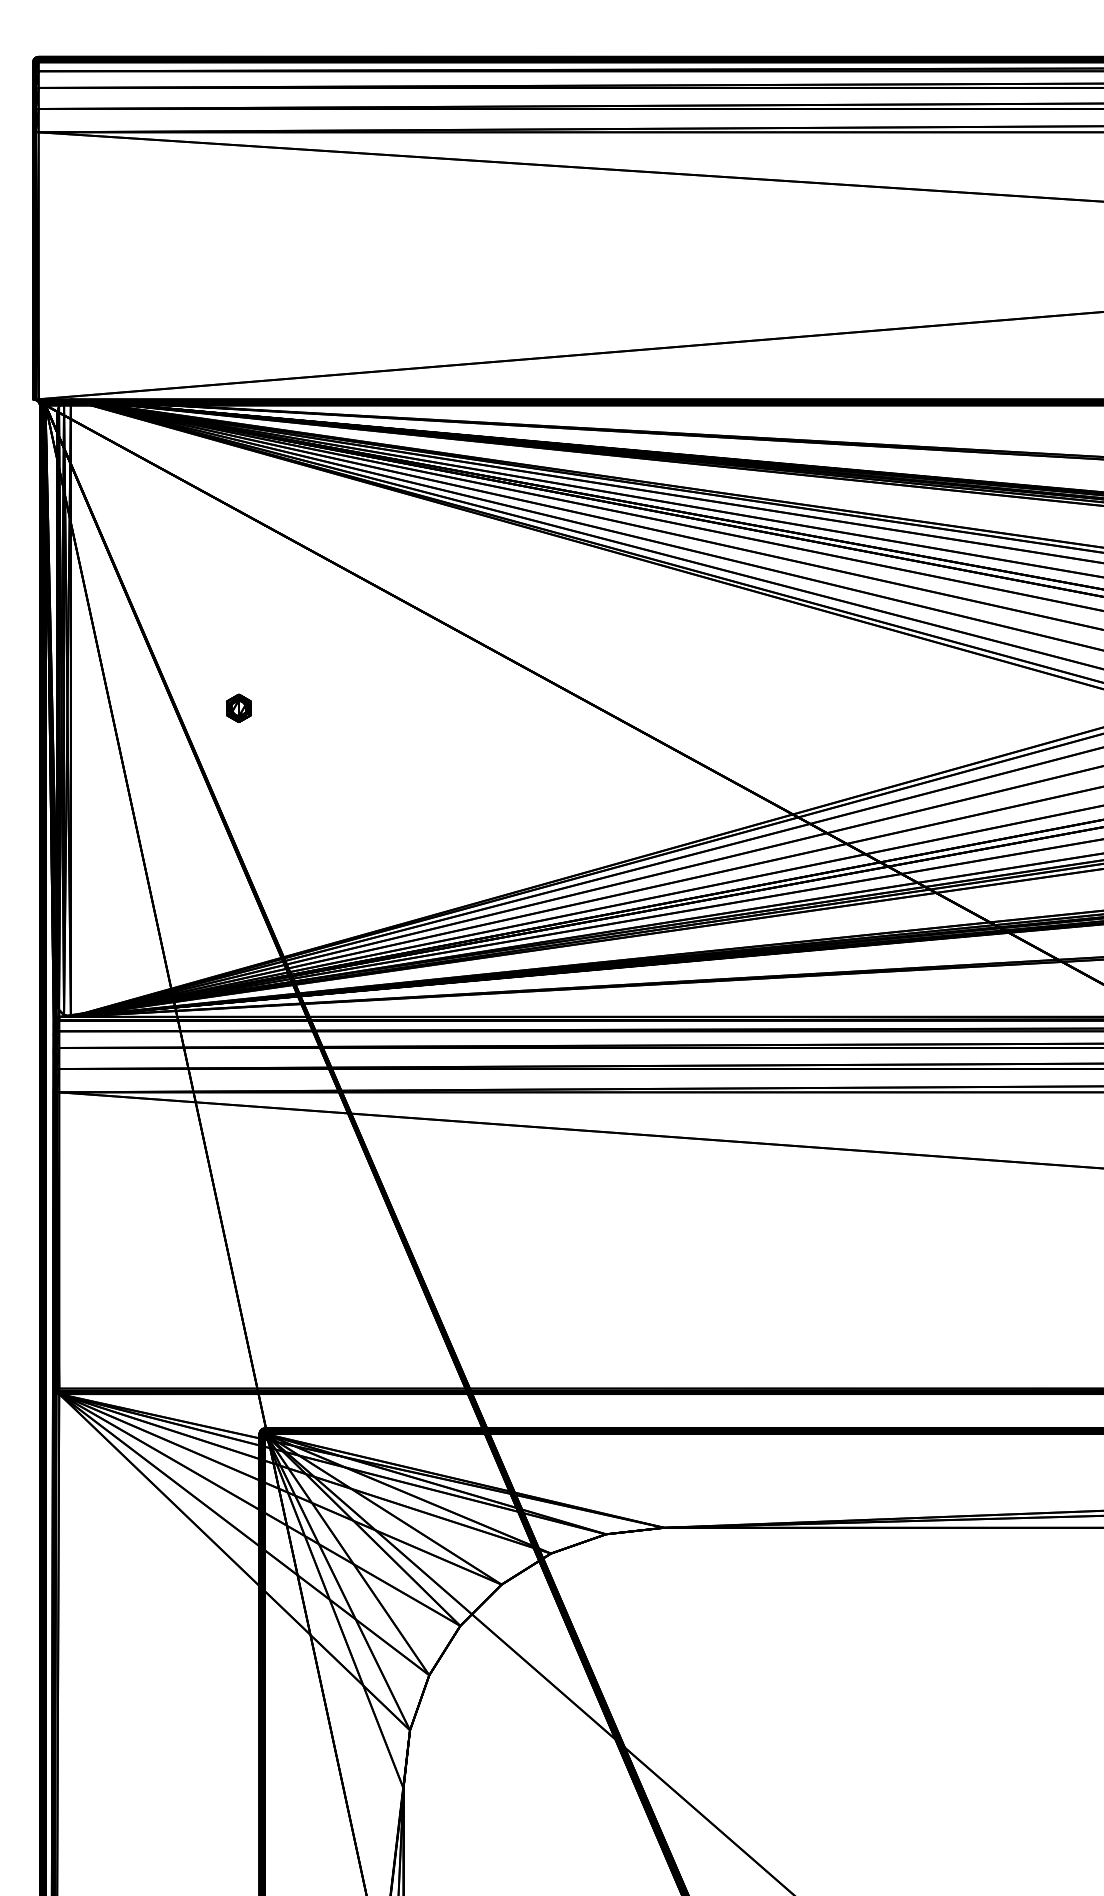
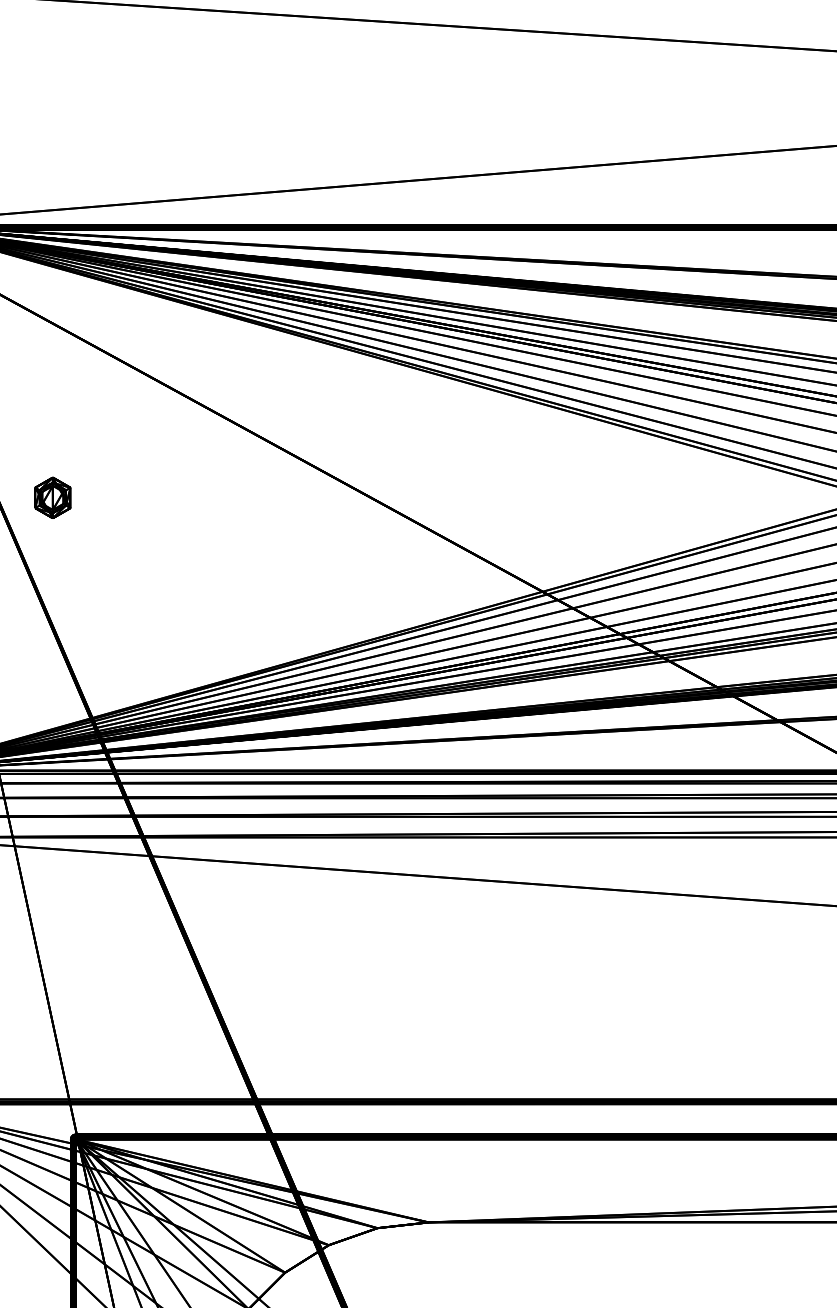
part: (238, 708) -> (52, 498), size x1.67

